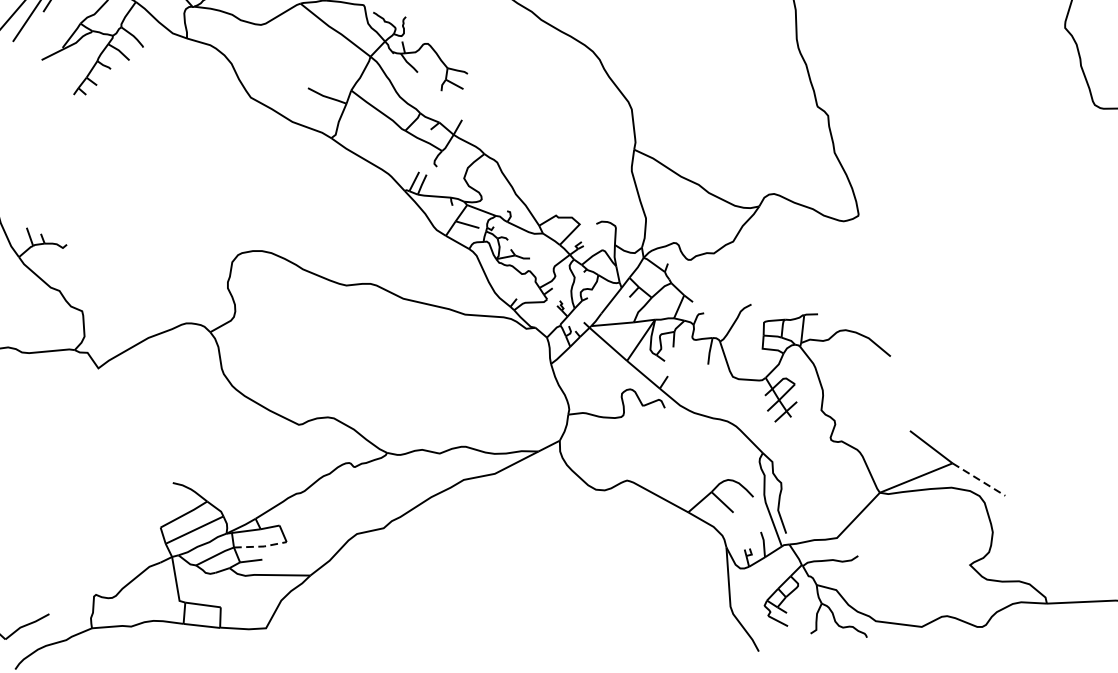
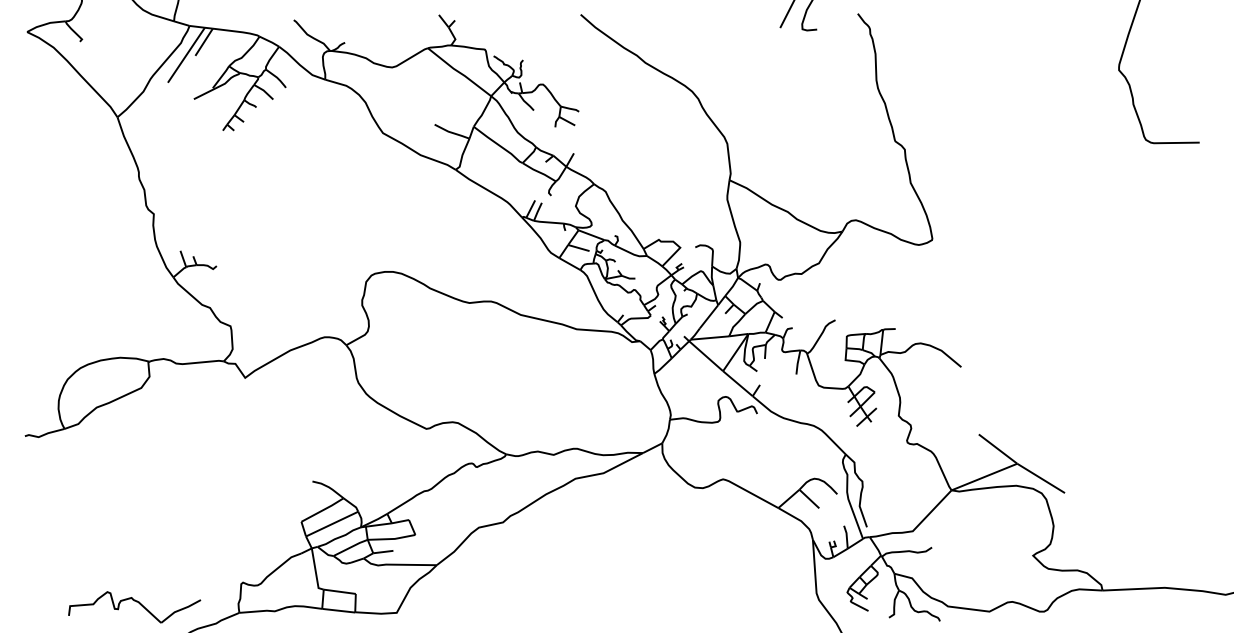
line: (979, 479) -> (1041, 478), dashed -> solid
line: (261, 547) -> (392, 539), dashed -> solid

